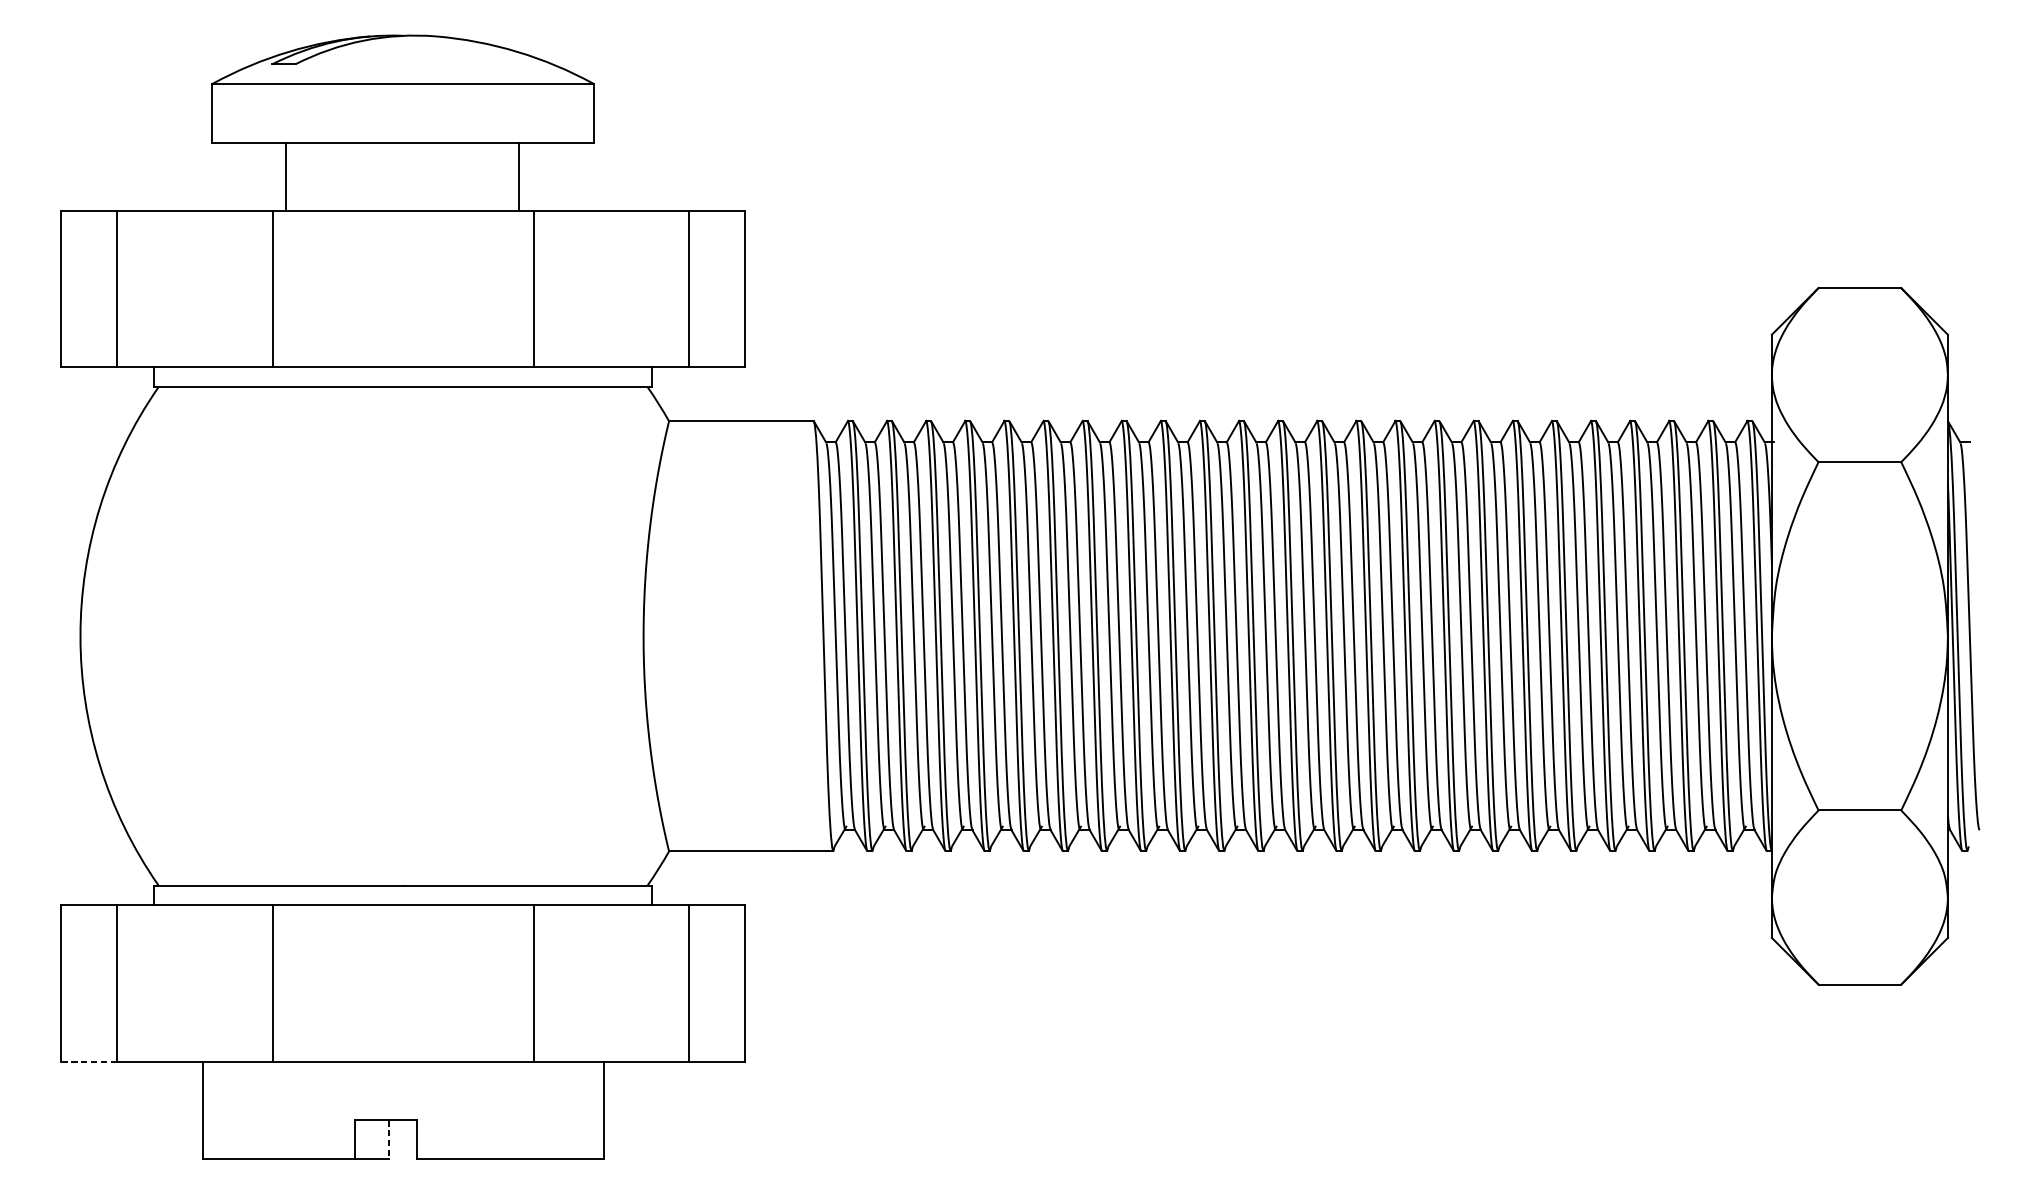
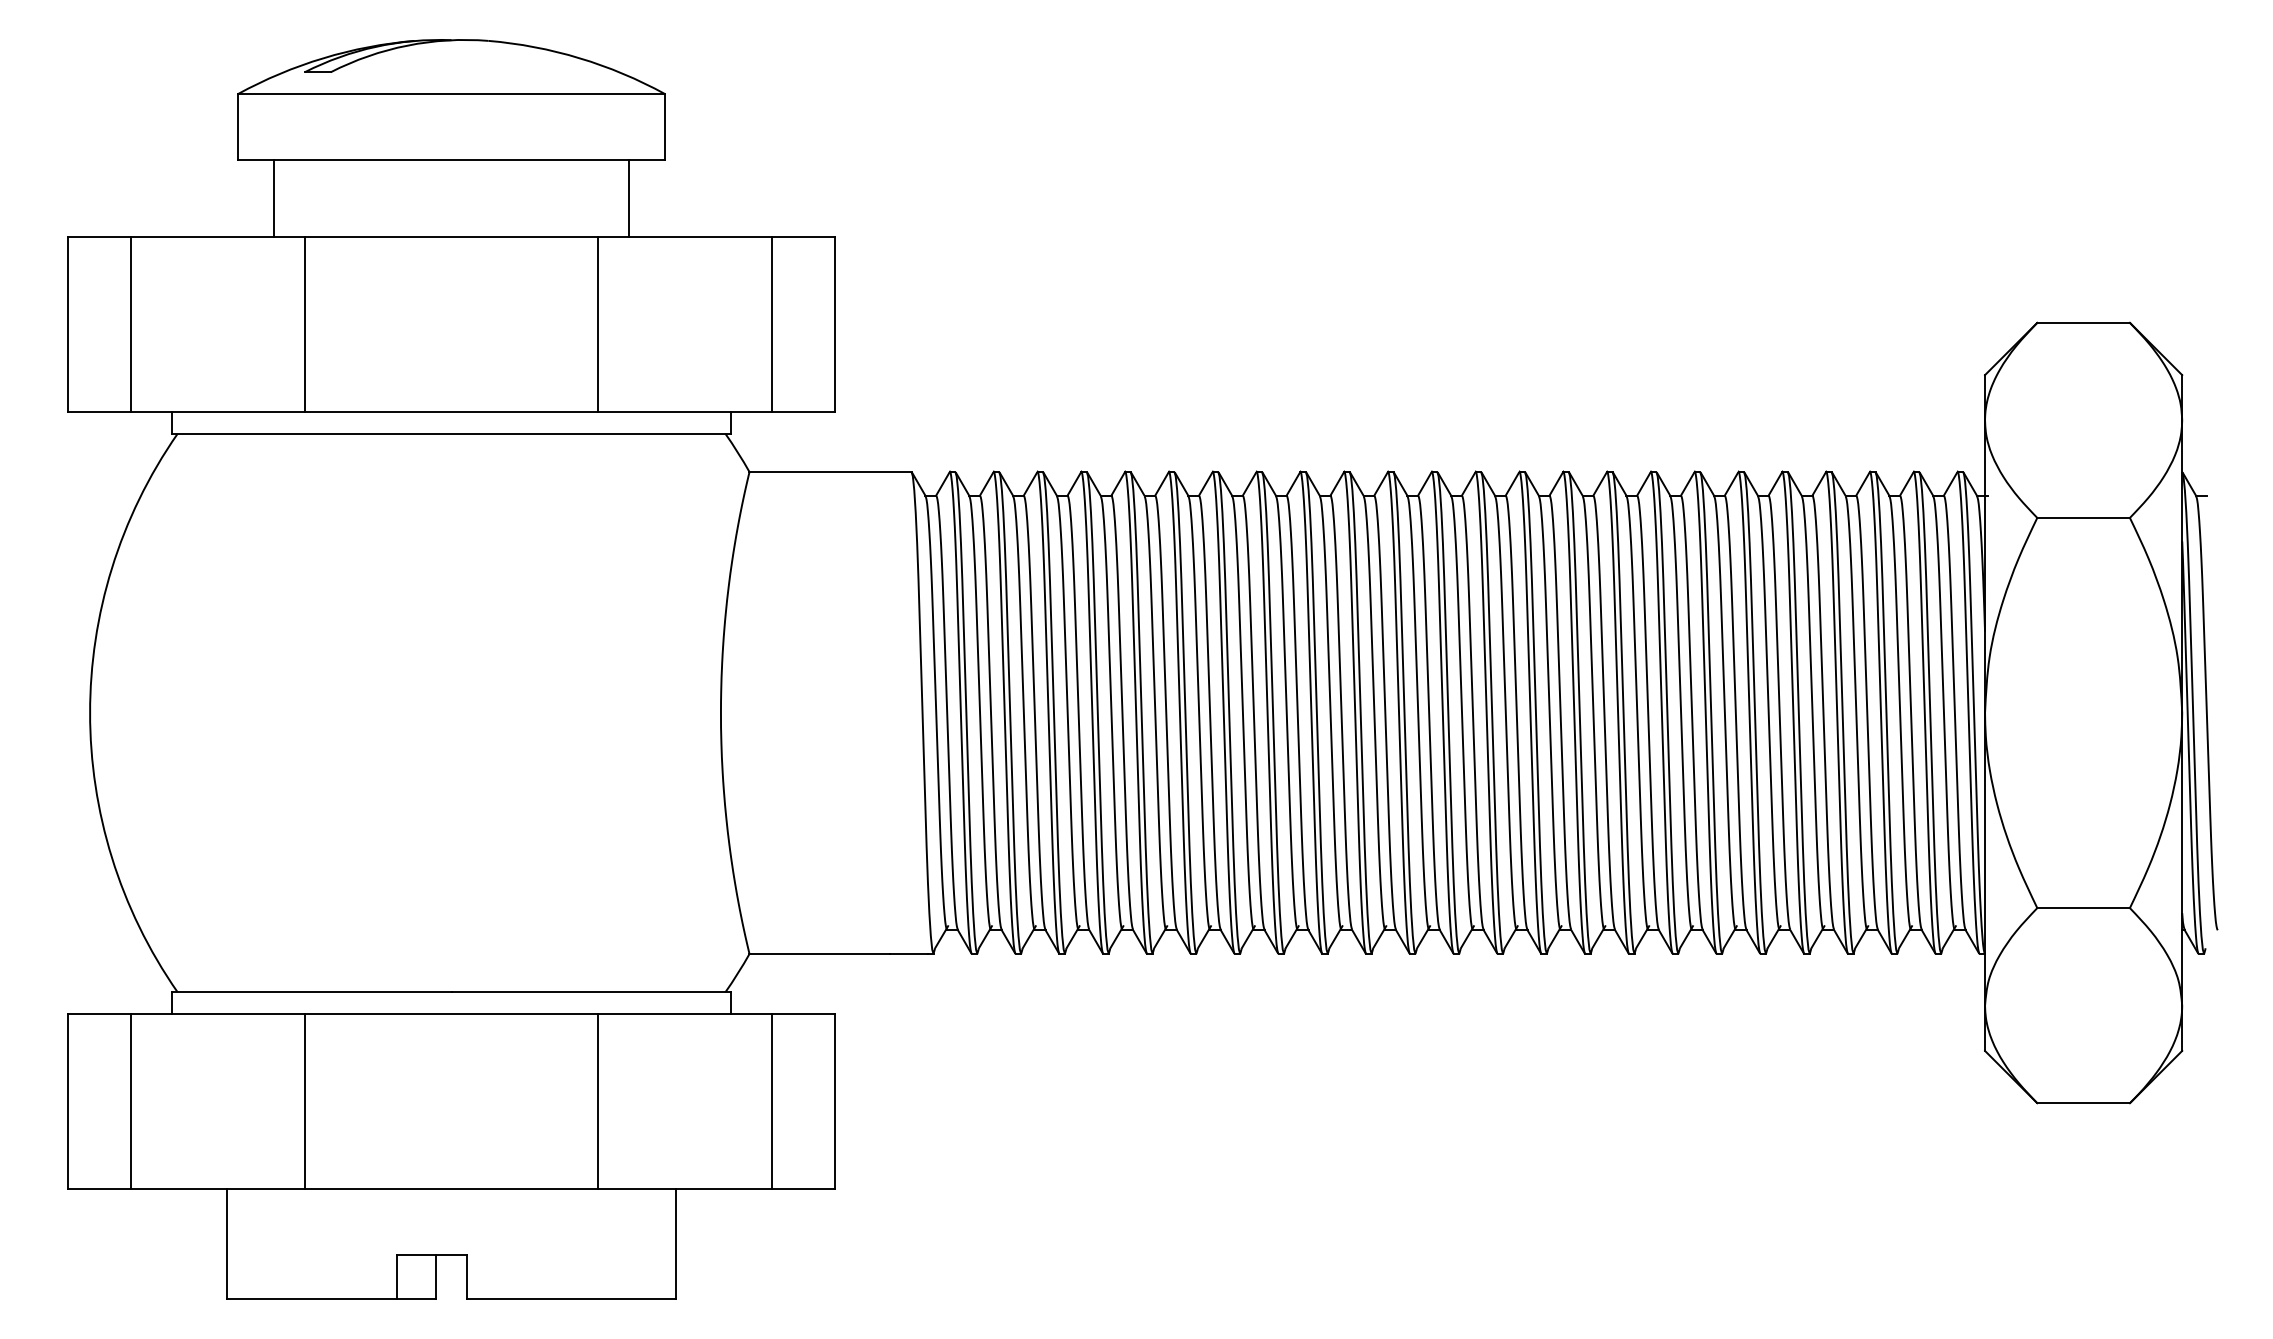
line: (286, 176) -> (274, 197), moved
line: (519, 176) -> (629, 197), moved
line: (88, 1061) -> (99, 1189), dashed -> solid
line: (388, 1140) -> (435, 1277), dashed -> solid

